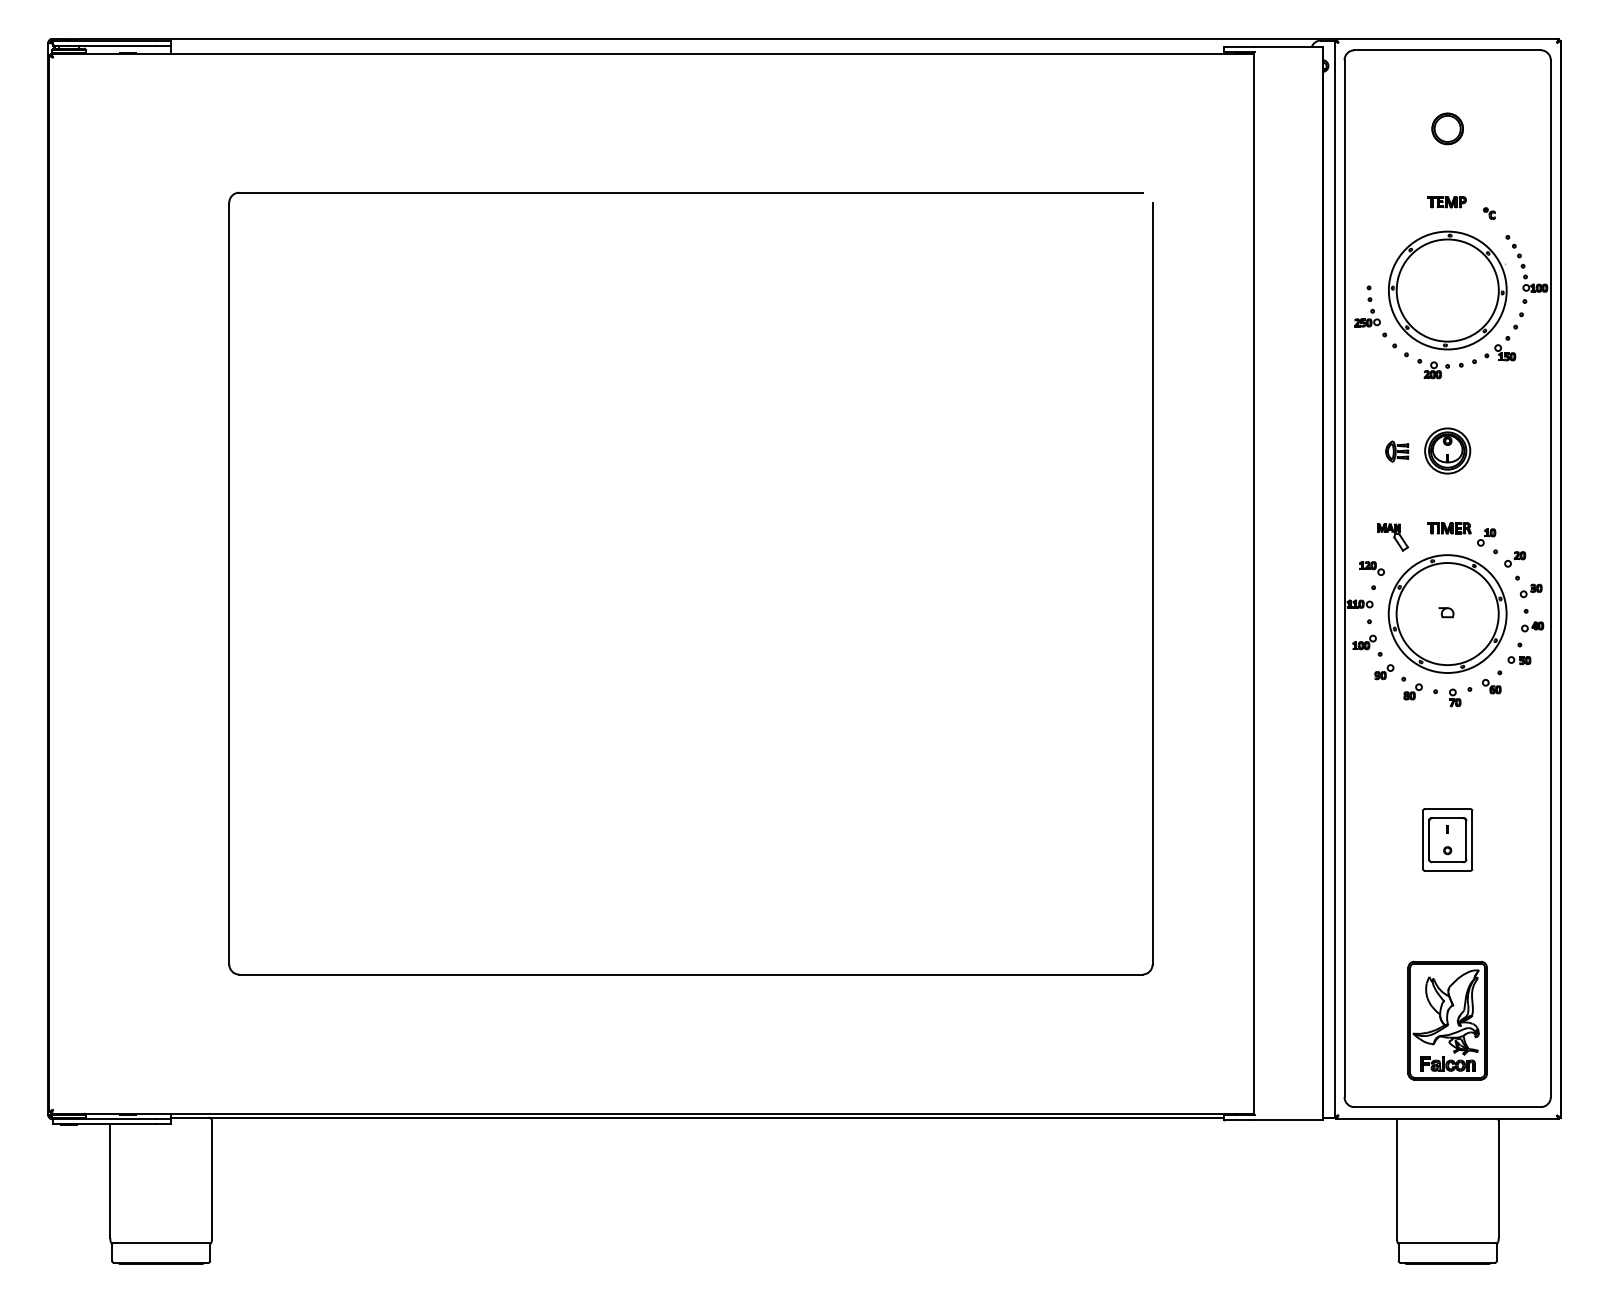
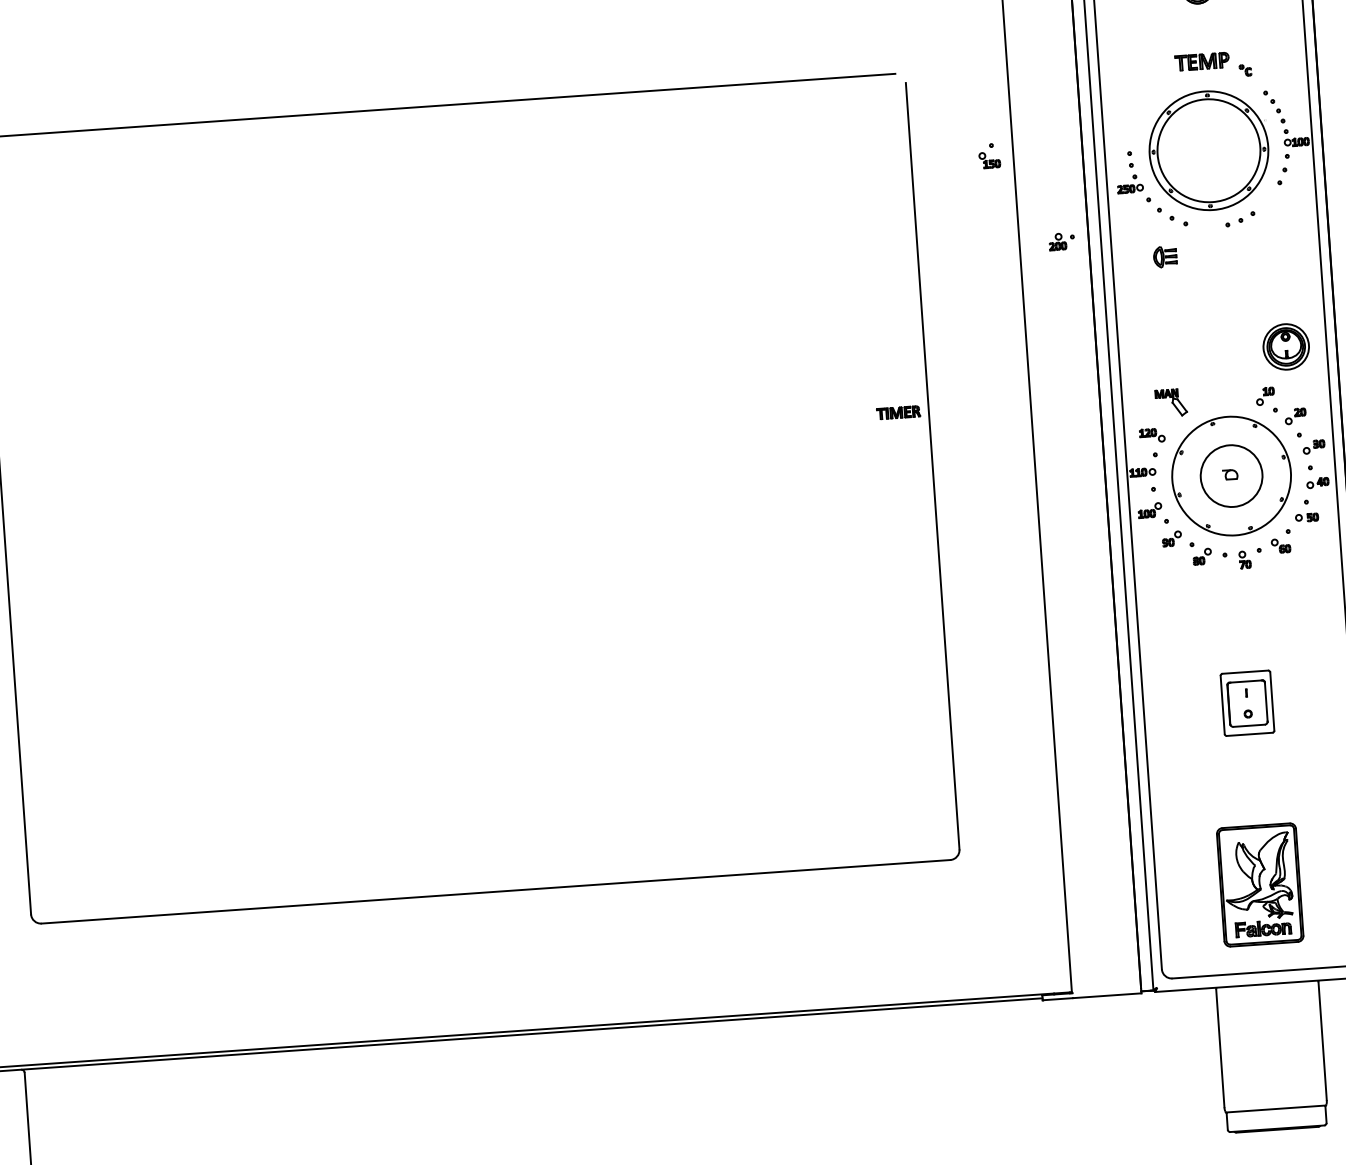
part: (1446, 202) -> (1201, 62), size x1.4
part: (1505, 348) -> (989, 155), moved
part: (1436, 370) -> (1061, 241), moved
part: (1447, 450) -> (1286, 346), moved
part: (1397, 451) -> (1165, 256), moved
part: (1449, 528) -> (898, 412), moved
circle: (1447, 614) -> (1231, 476), size x0.6

